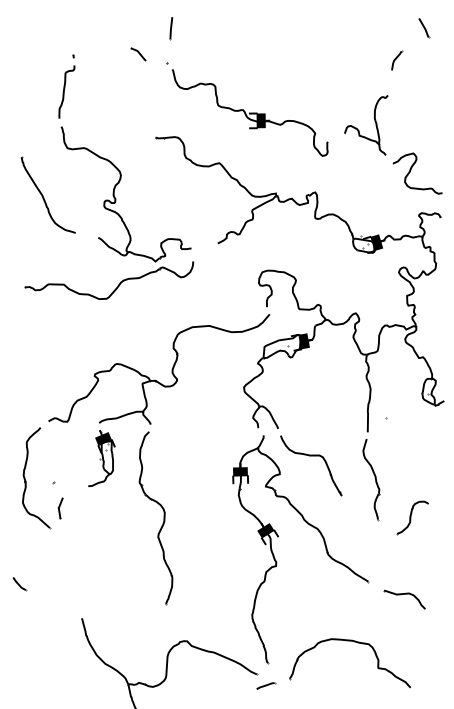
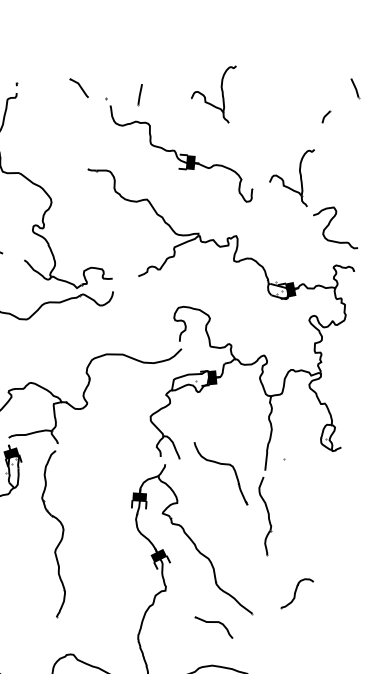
line: (171, 28) -> (140, 94), moved
part: (270, 51) -> (205, 97), added
part: (138, 54) -> (79, 88), size x1.4
part: (397, 60) -> (326, 116), size x0.7
part: (311, 456) -> (222, 464), moved
part: (412, 517) -> (297, 593), moved
part: (404, 599) -> (213, 627), moved

